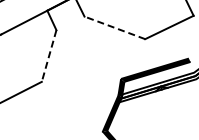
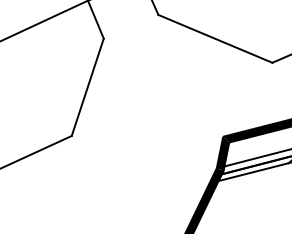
line: (114, 27) -> (214, 38), dashed -> solid
line: (49, 56) -> (88, 88), dashed -> solid

